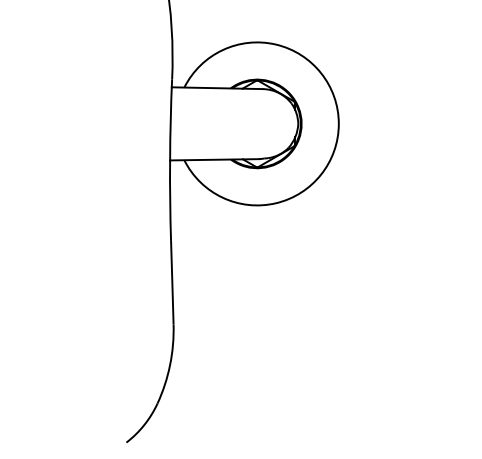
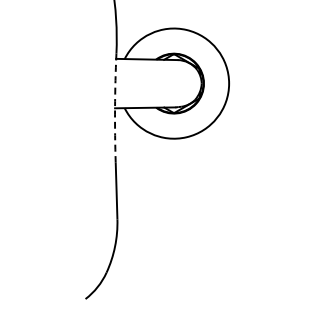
arc: (170, 160) -> (115, 108), solid -> dashed

